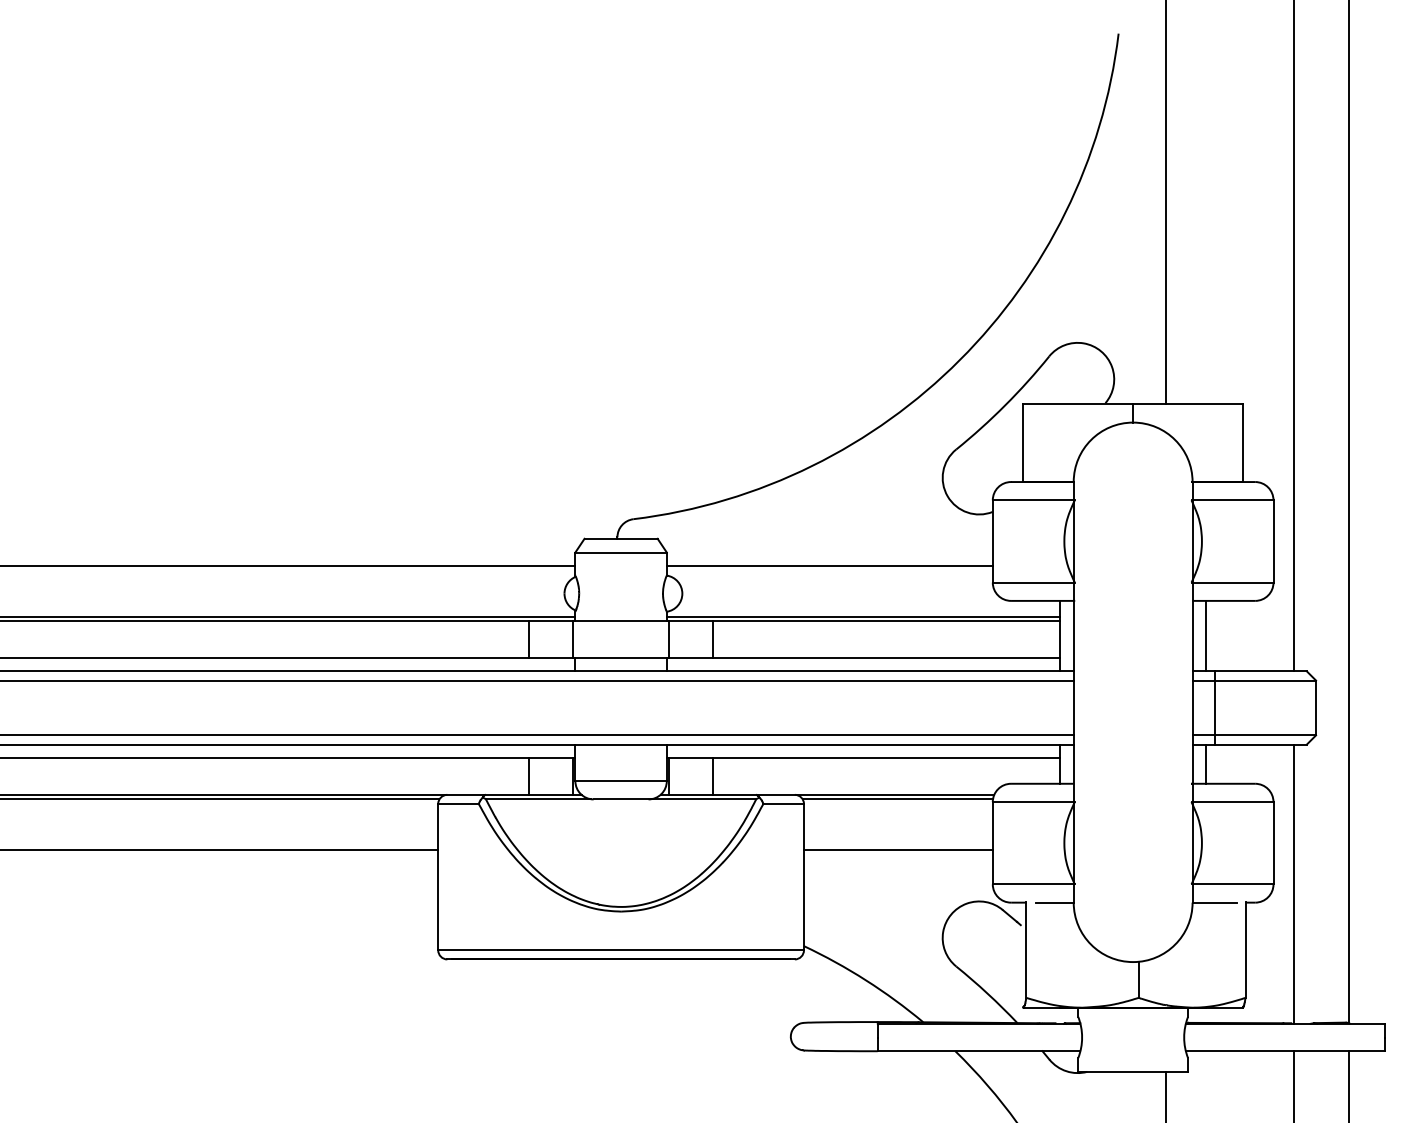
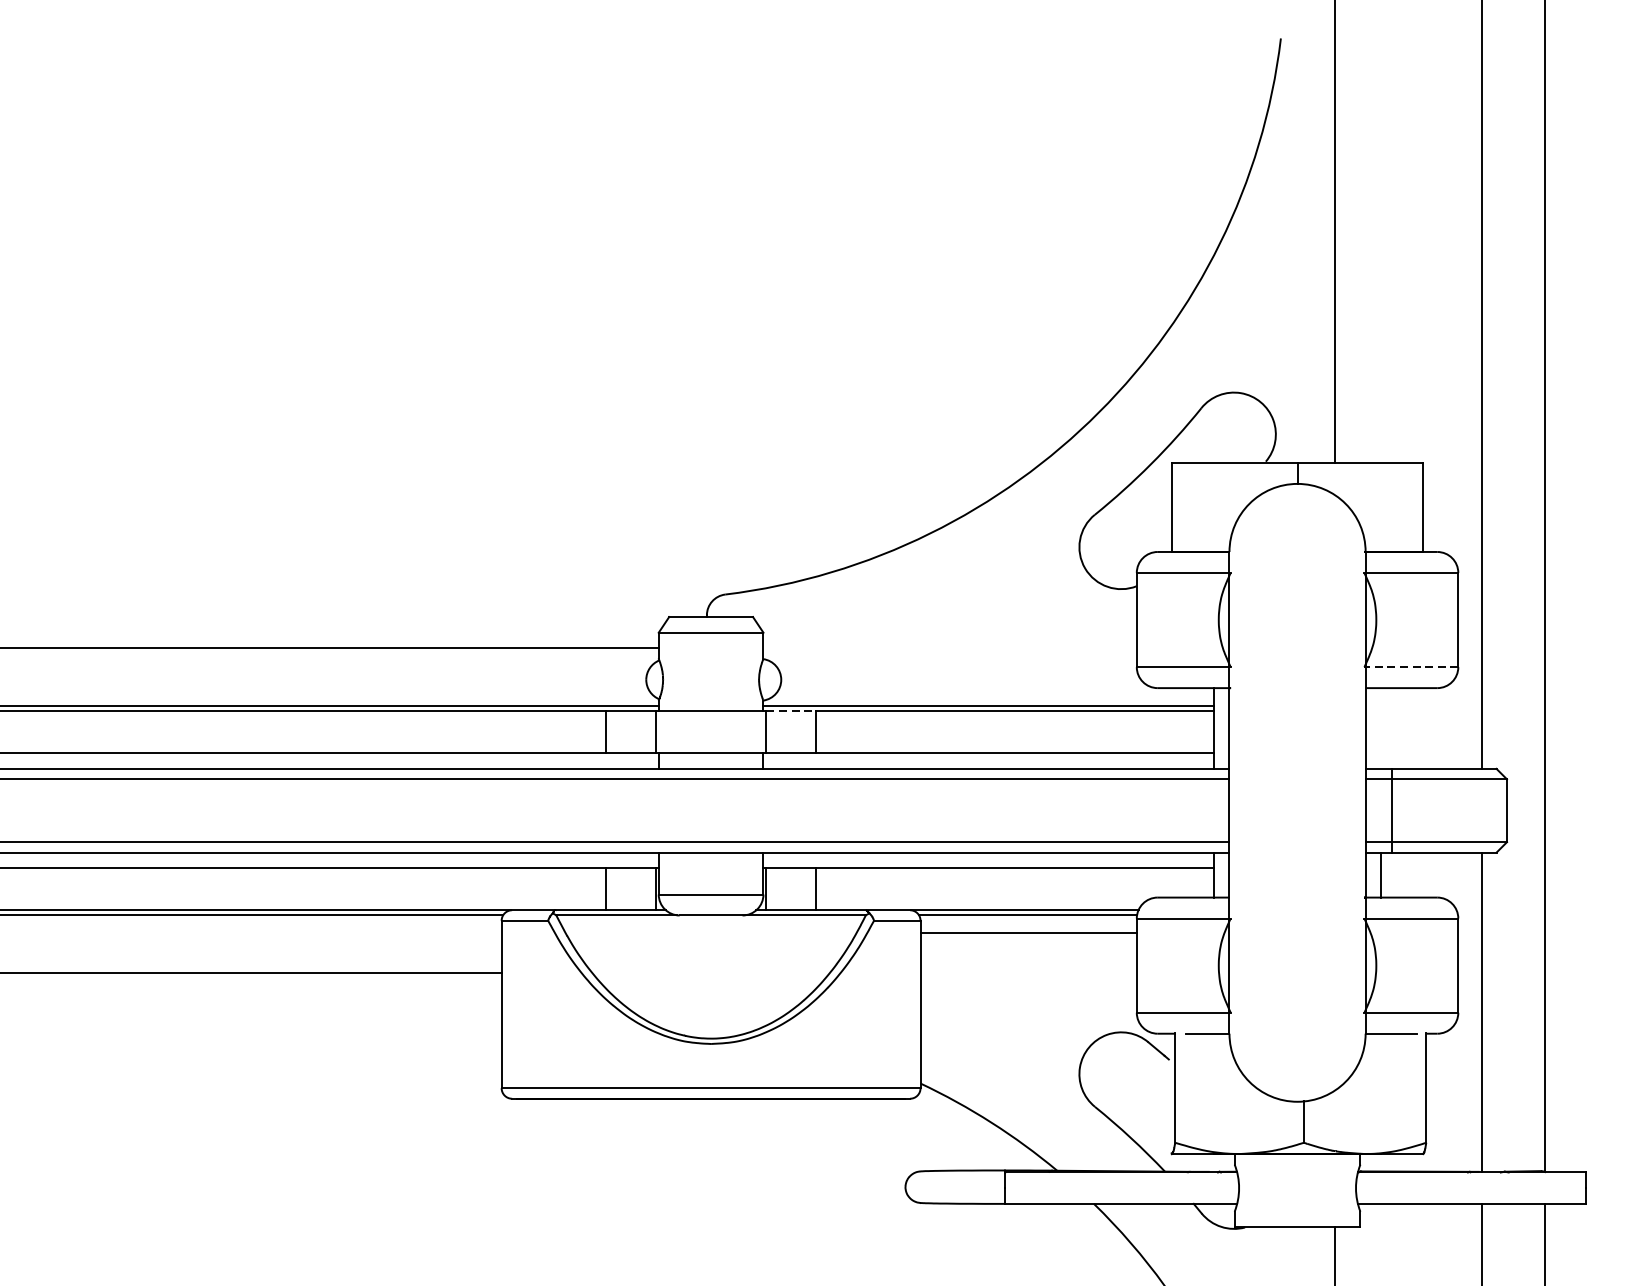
line: (829, 566) -> (949, 648), removed
line: (1232, 582) -> (1411, 667), solid -> dashed
line: (691, 621) -> (791, 711), solid -> dashed
line: (1206, 635) -> (1381, 727), removed
line: (897, 849) -> (1027, 932), moved

